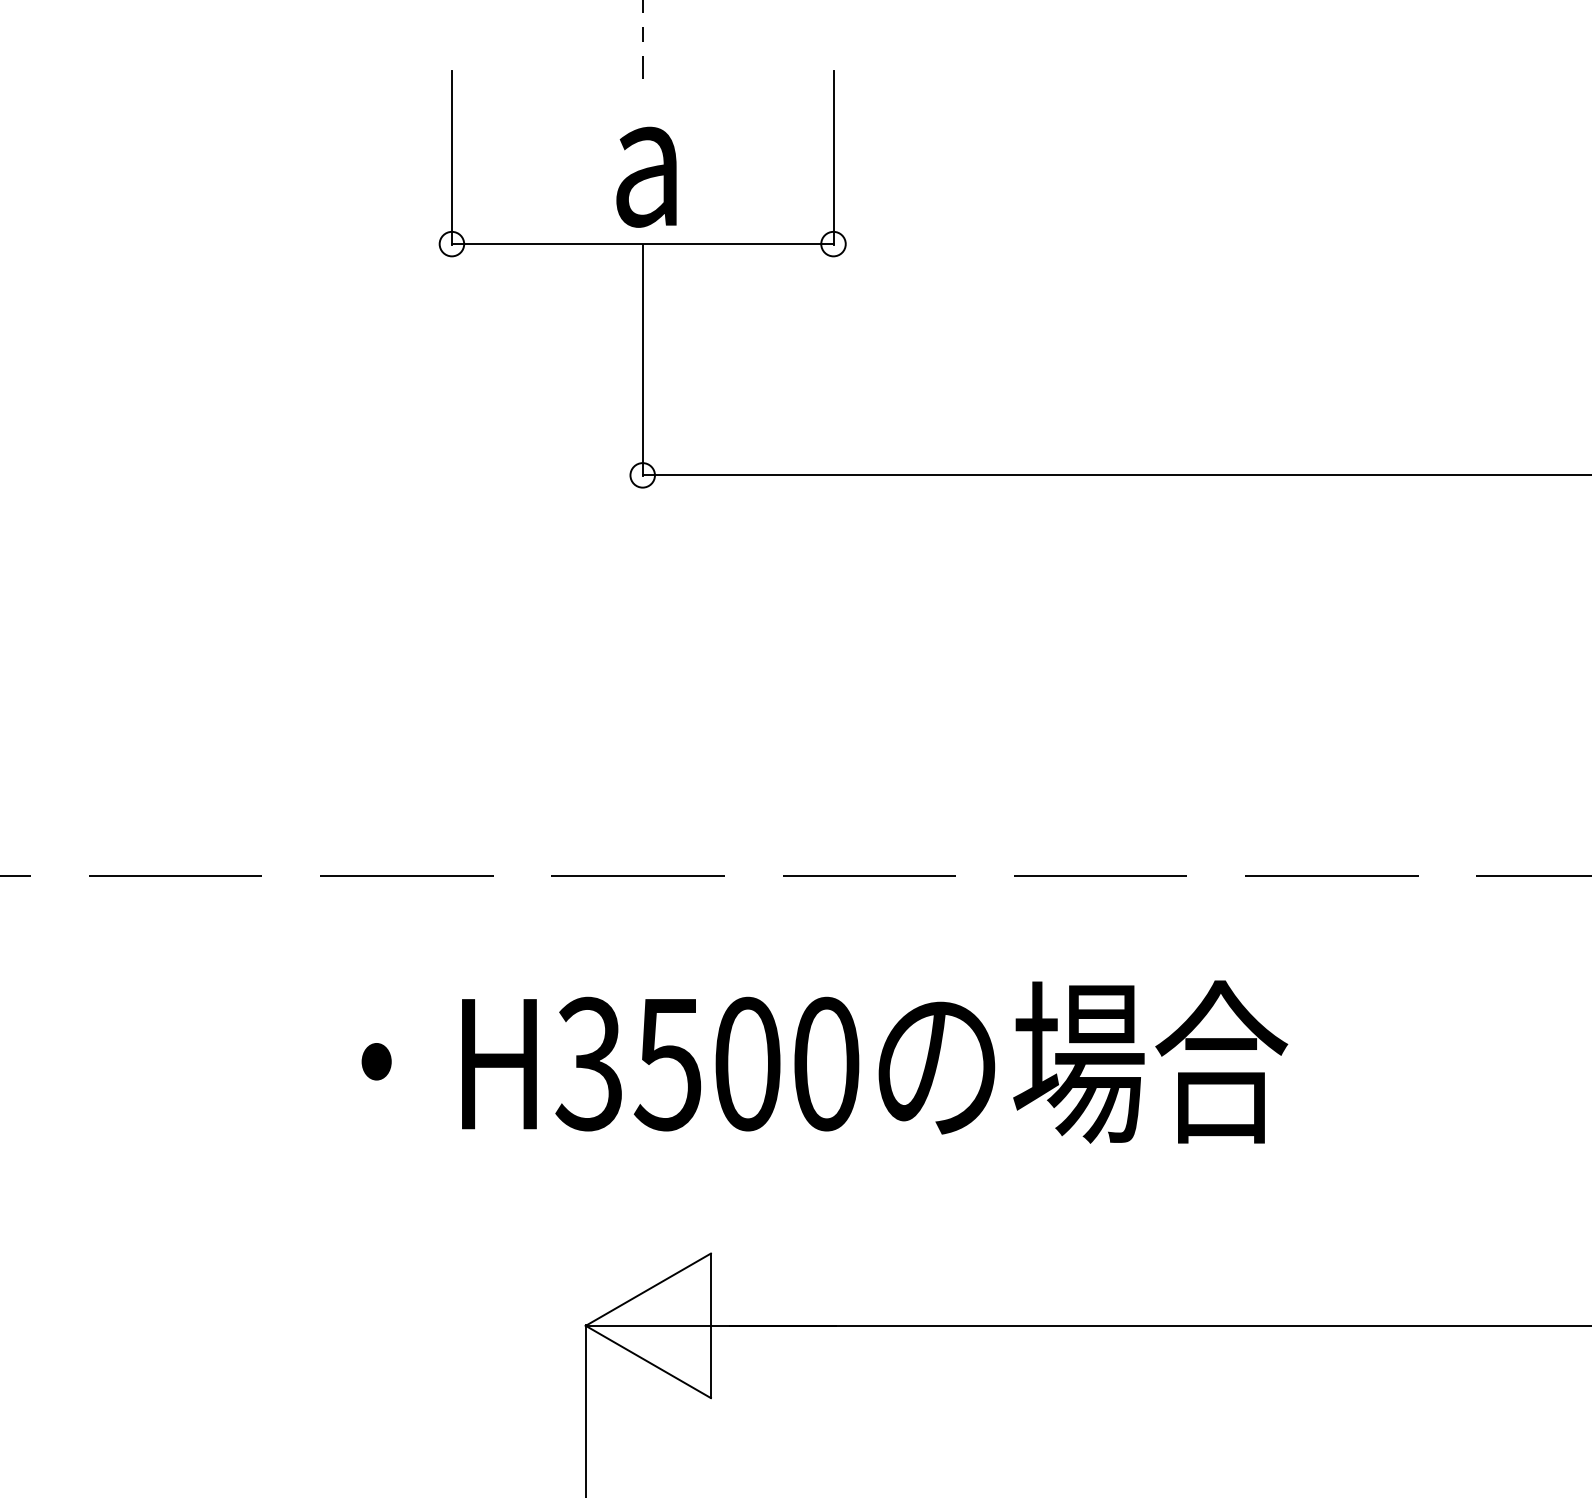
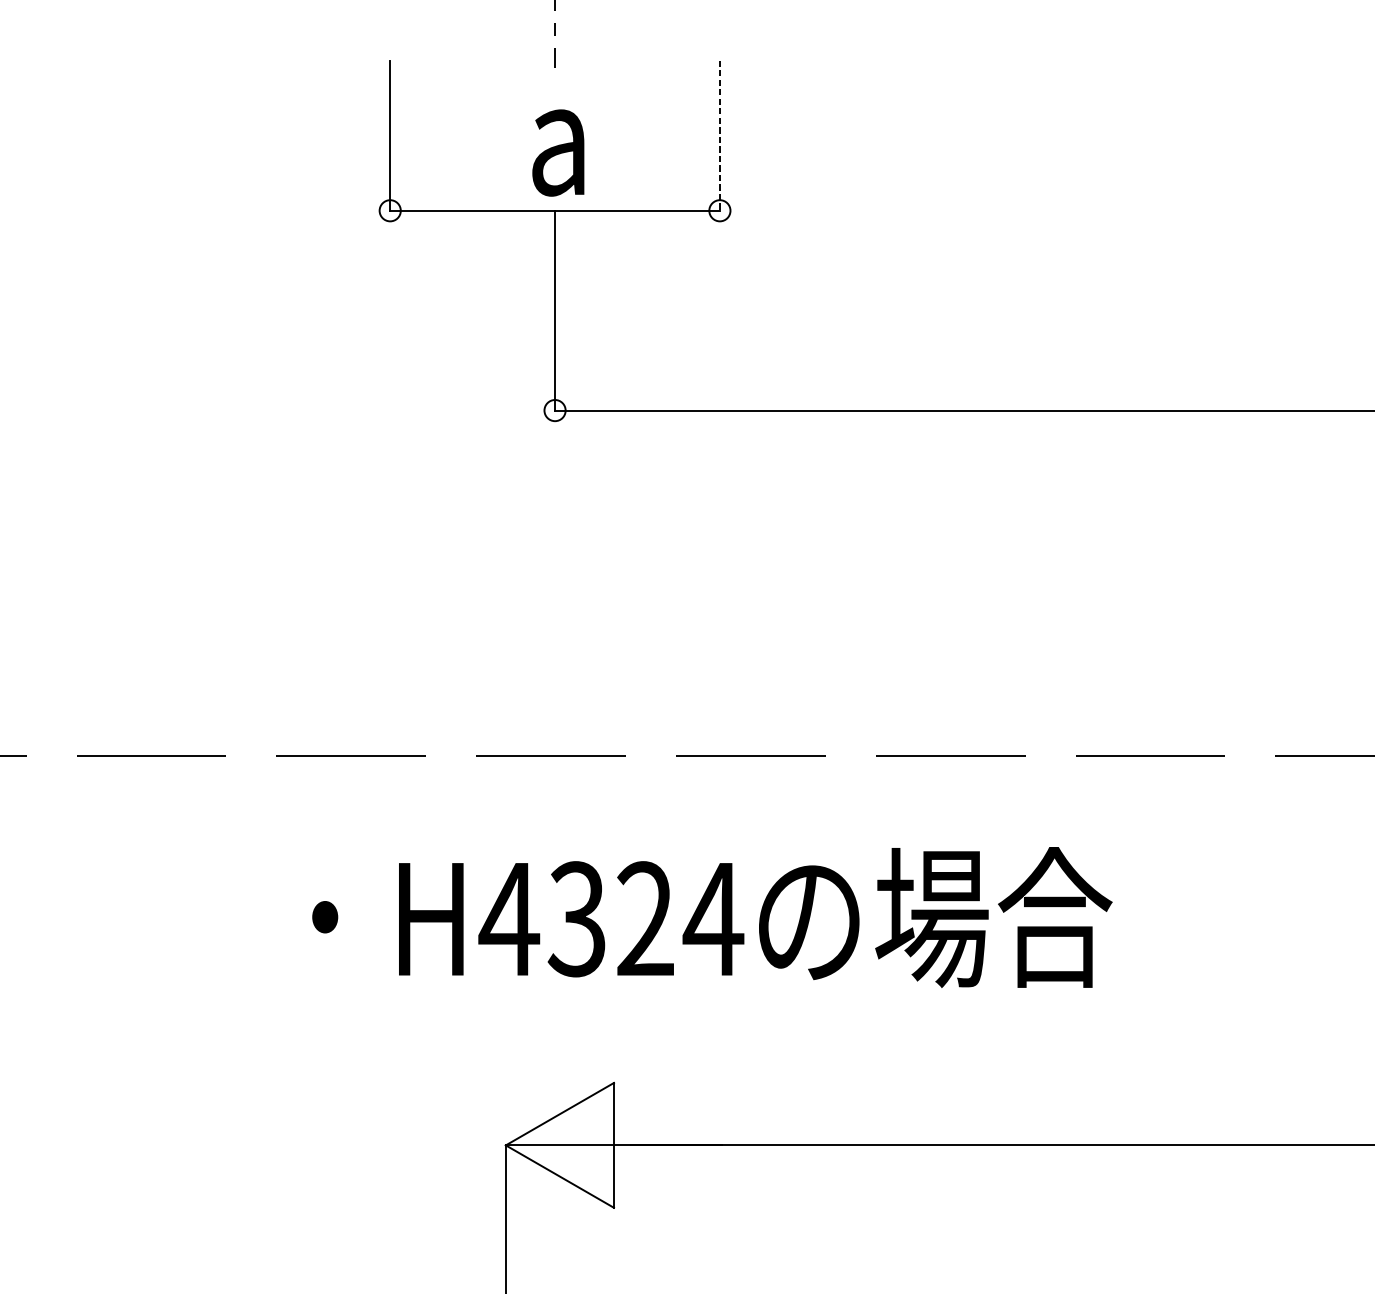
line: (833, 158) -> (719, 136), solid -> dashed
text: (707, 1063) -> (611, 918), H3500 -> H4324

